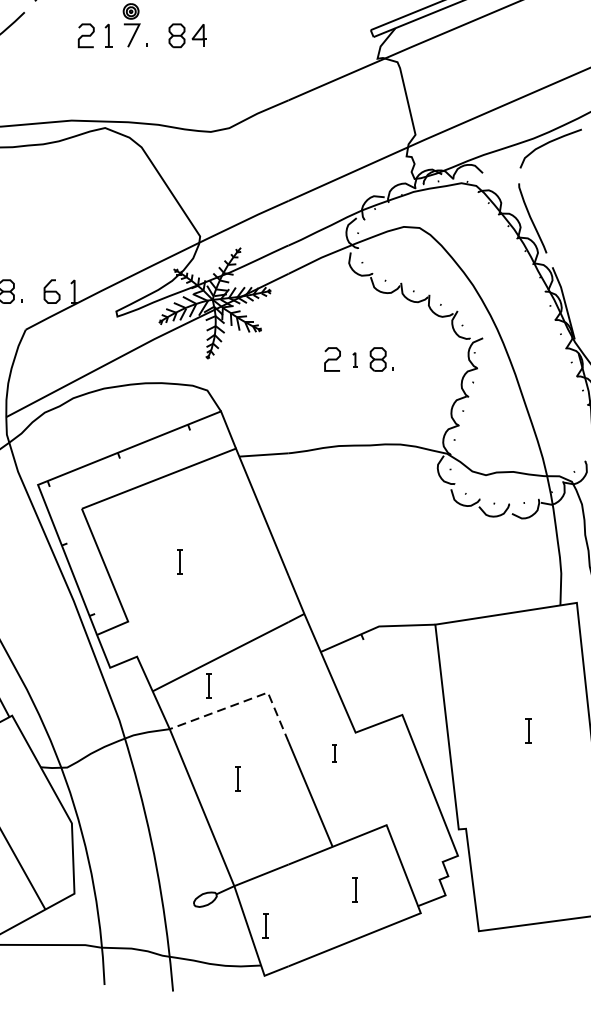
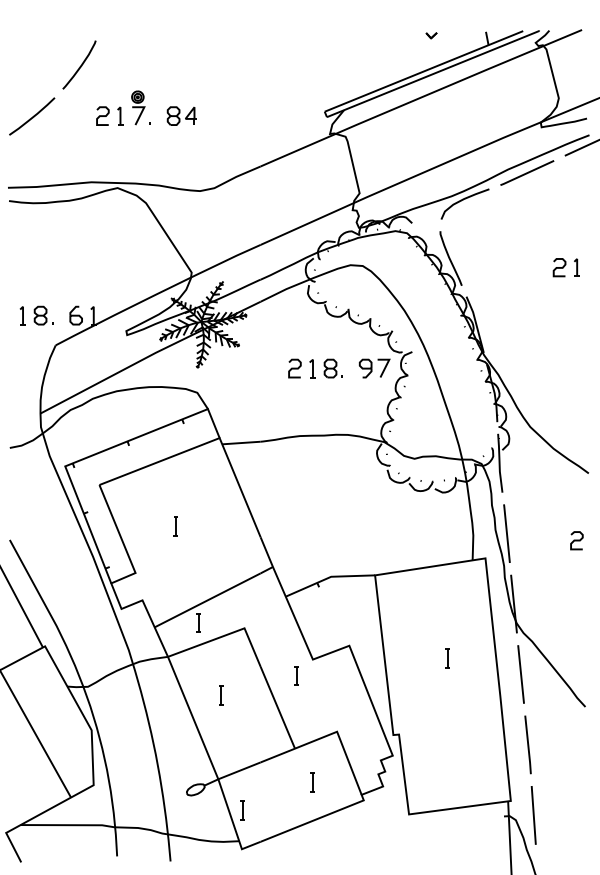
part: (355, 359) -> (312, 368), size x1.67
part: (434, 359) -> (374, 368), added
line: (243, 701) -> (225, 635), dashed -> solid
part: (334, 753) -> (296, 675), size x1.43

